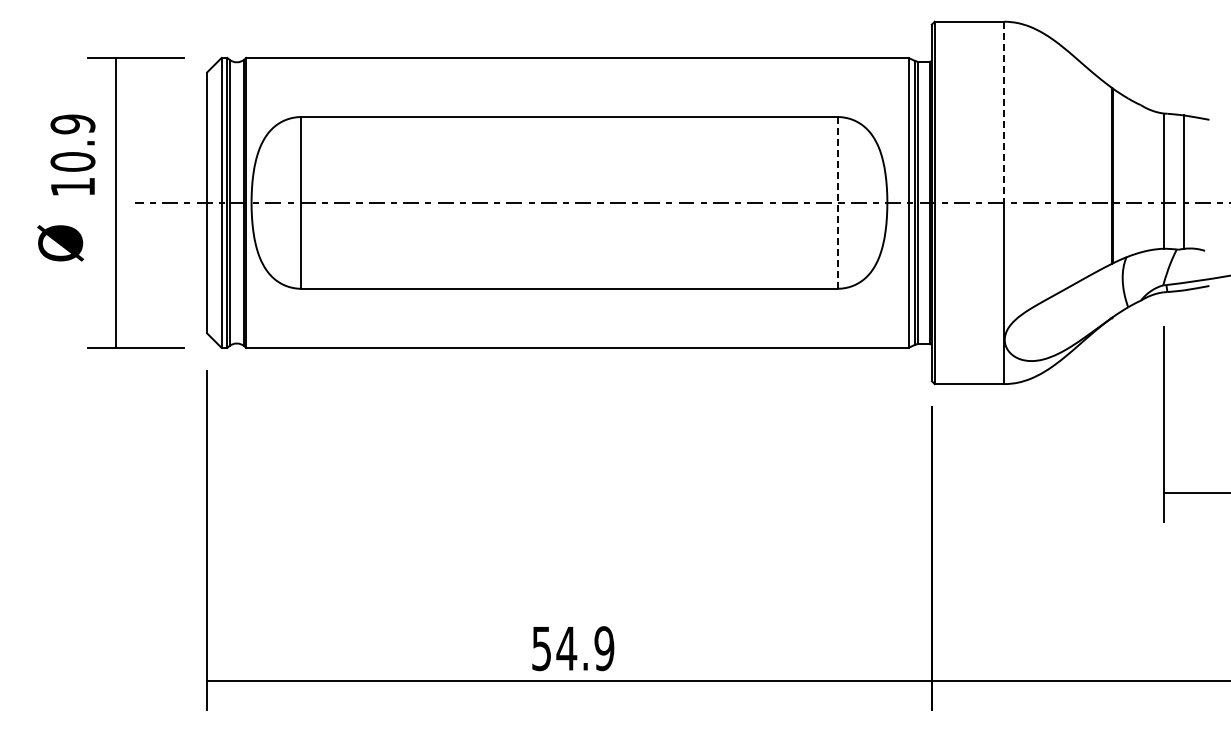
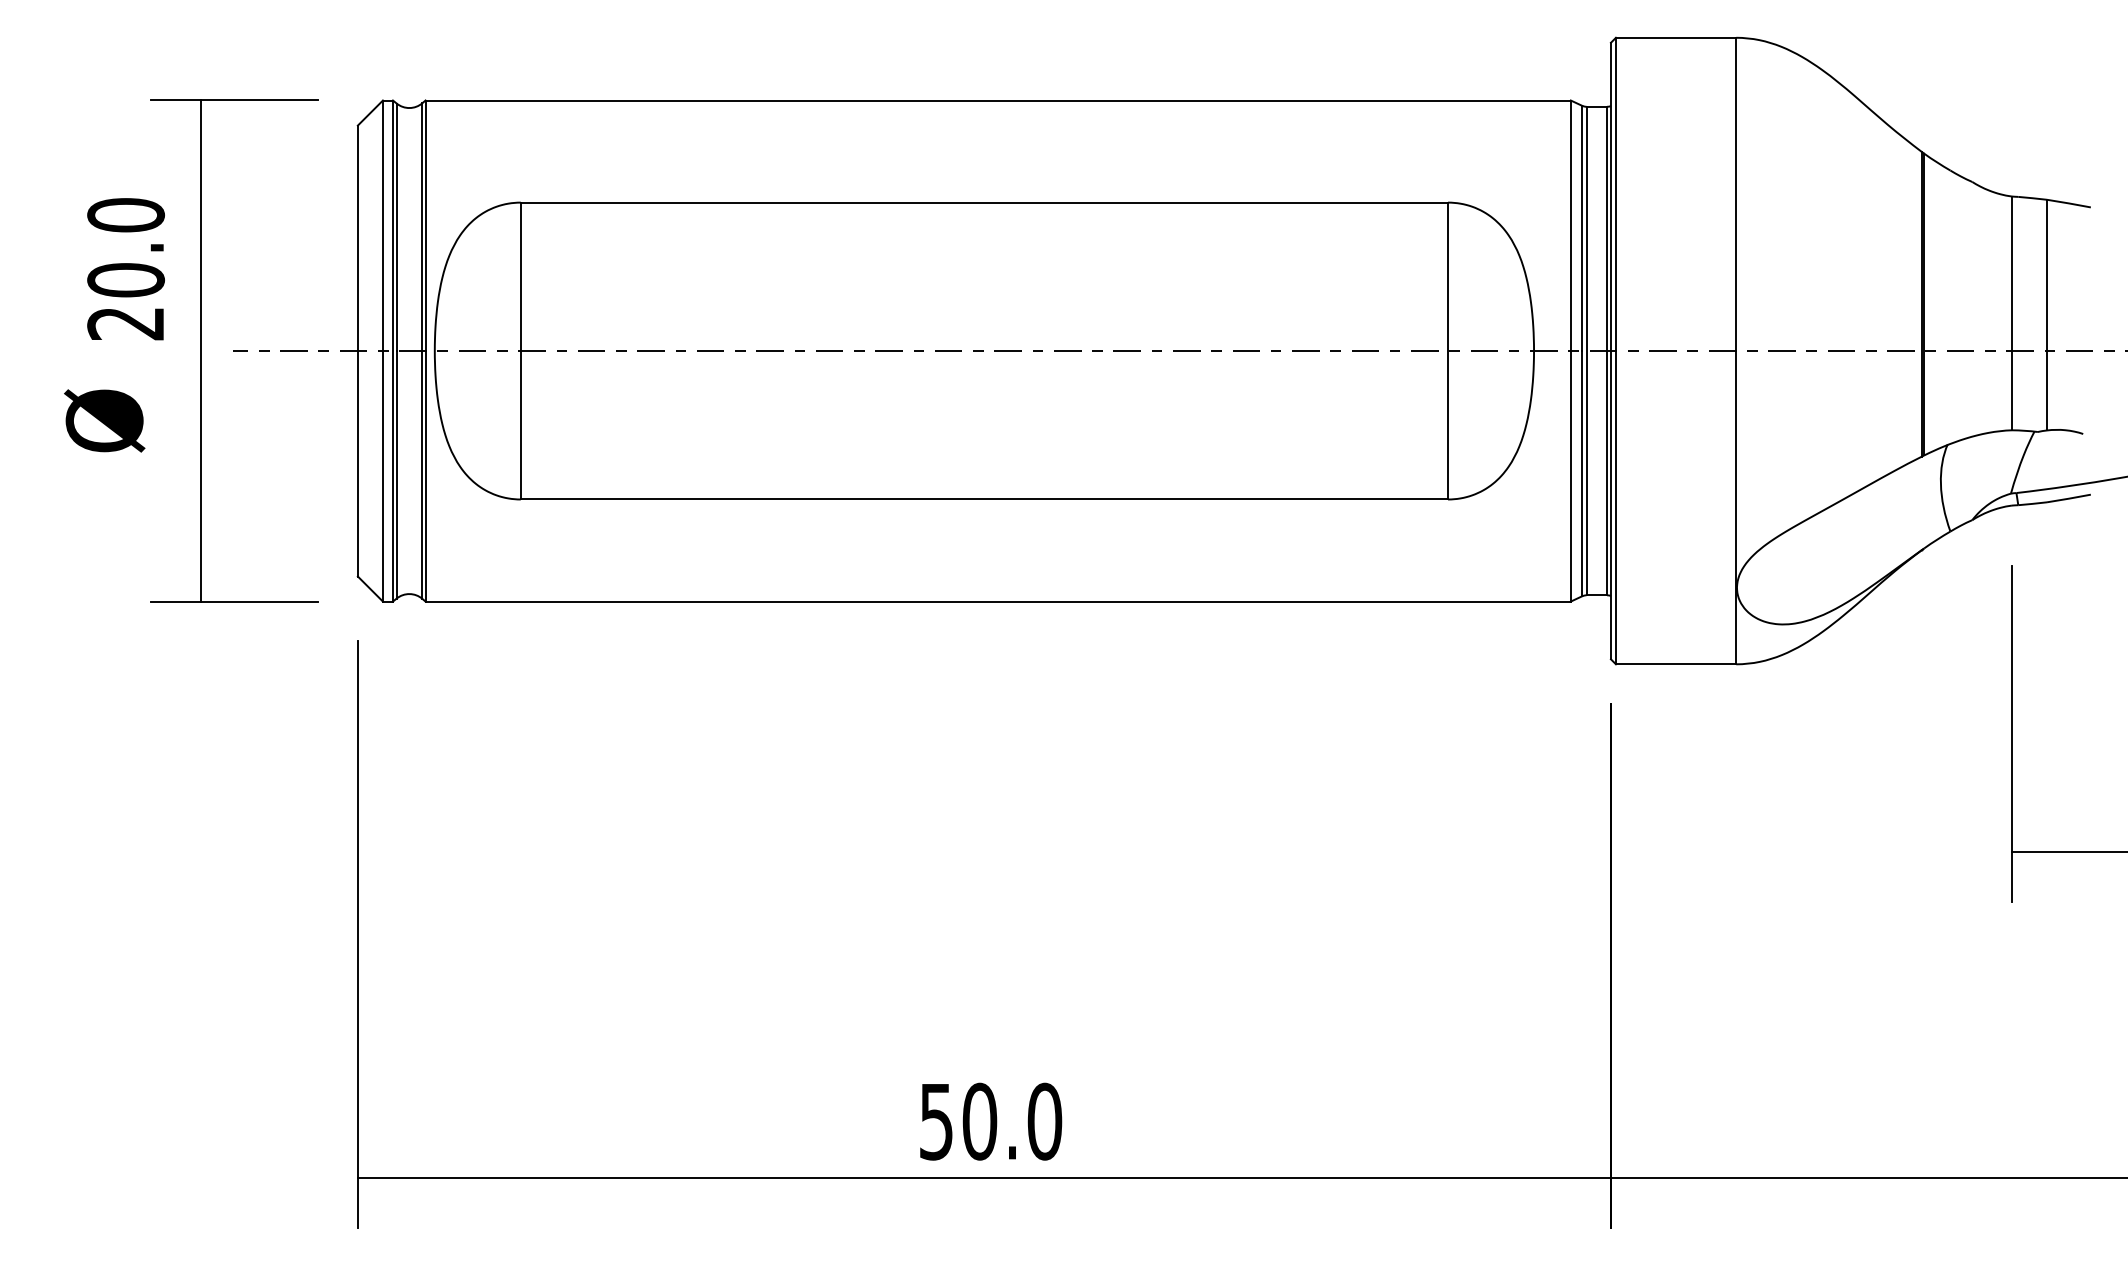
line: (1004, 112) -> (1736, 194), dashed -> solid
text: (72, 155) -> (125, 269), 10.9 -> 20.0
line: (837, 202) -> (1447, 350), dashed -> solid
text: (585, 648) -> (1012, 1121), 54.9 -> 50.0

